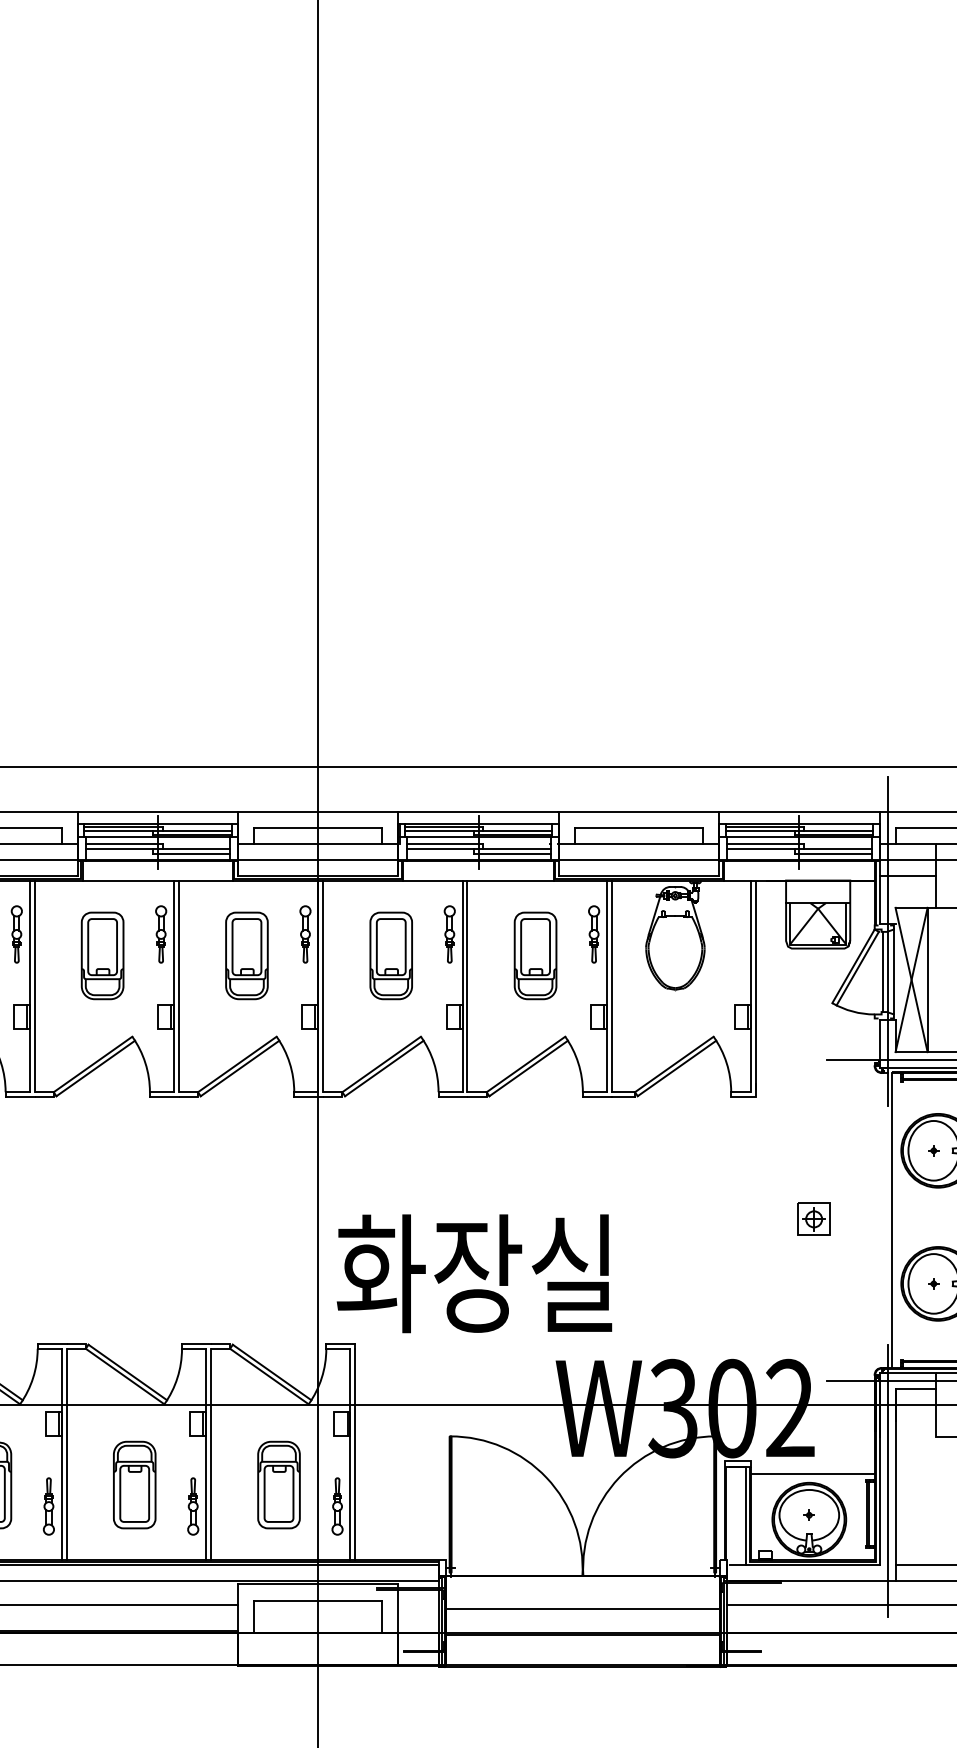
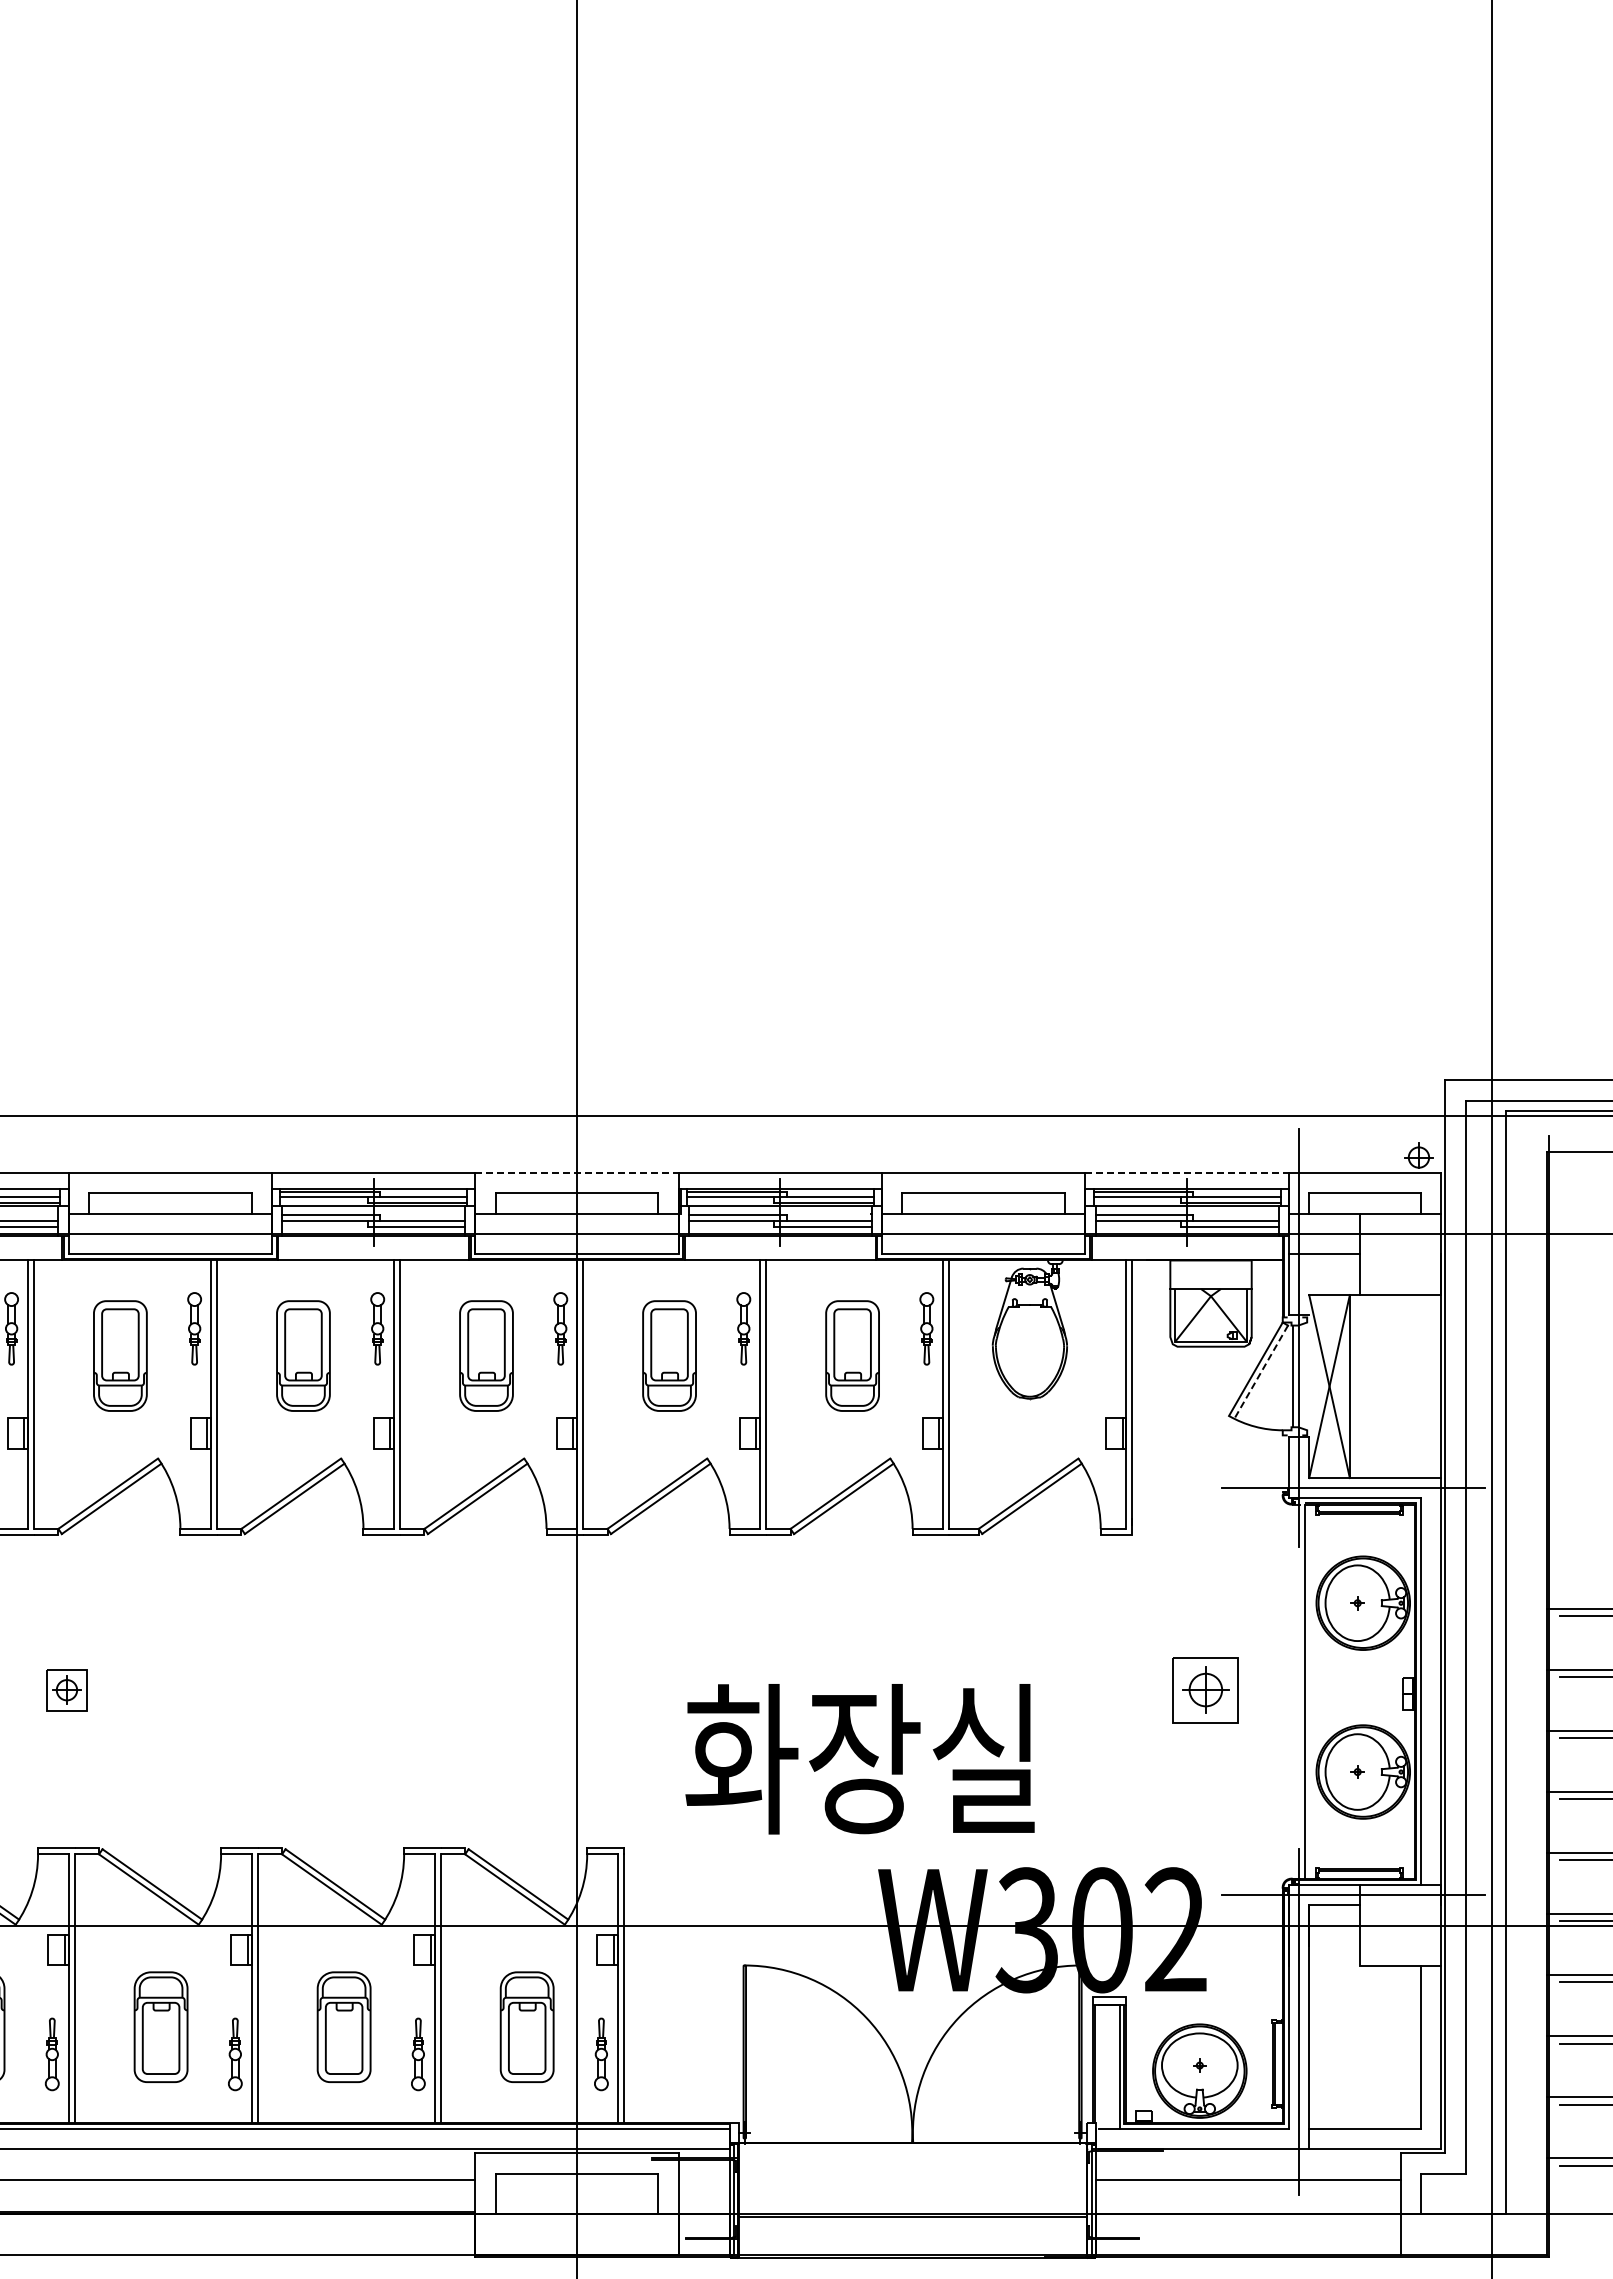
line: (318, 812) -> (577, 1173), solid -> dashed
line: (799, 812) -> (1187, 1173), solid -> dashed
line: (857, 968) -> (1261, 1372), solid -> dashed
line: (894, 972) -> (1307, 1376), removed
part: (813, 1219) -> (1205, 1690), size x1.6
text: (474, 1274) -> (859, 1759), moved
line: (812, 1473) -> (1203, 2012), removed
line: (582, 1608) -> (912, 2183), removed

